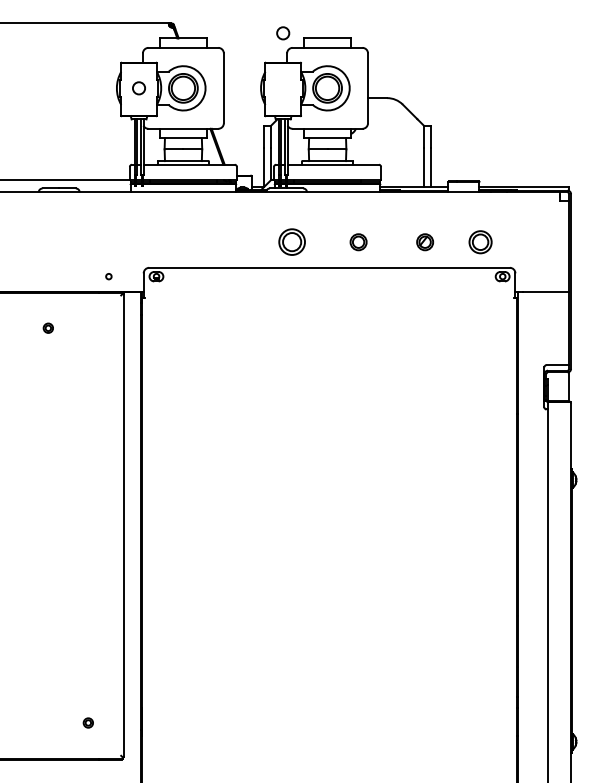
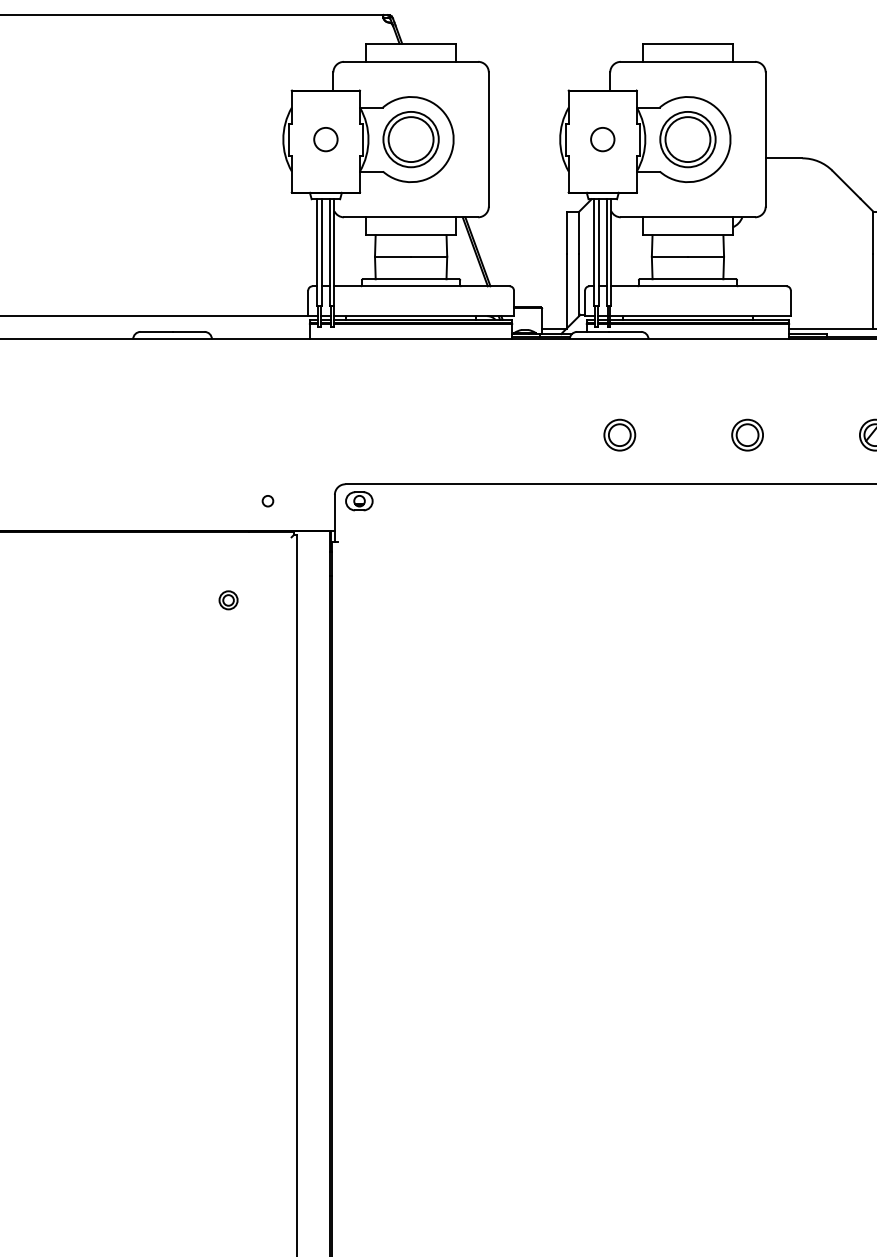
circle: (283, 33) -> (603, 139), moved
part: (291, 242) -> (618, 435), size x0.62
part: (47, 327) -> (226, 598), moved

